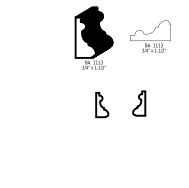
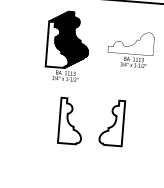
part: (139, 103) -> (112, 122), size x1.67
part: (102, 104) -> (71, 120), size x1.67

